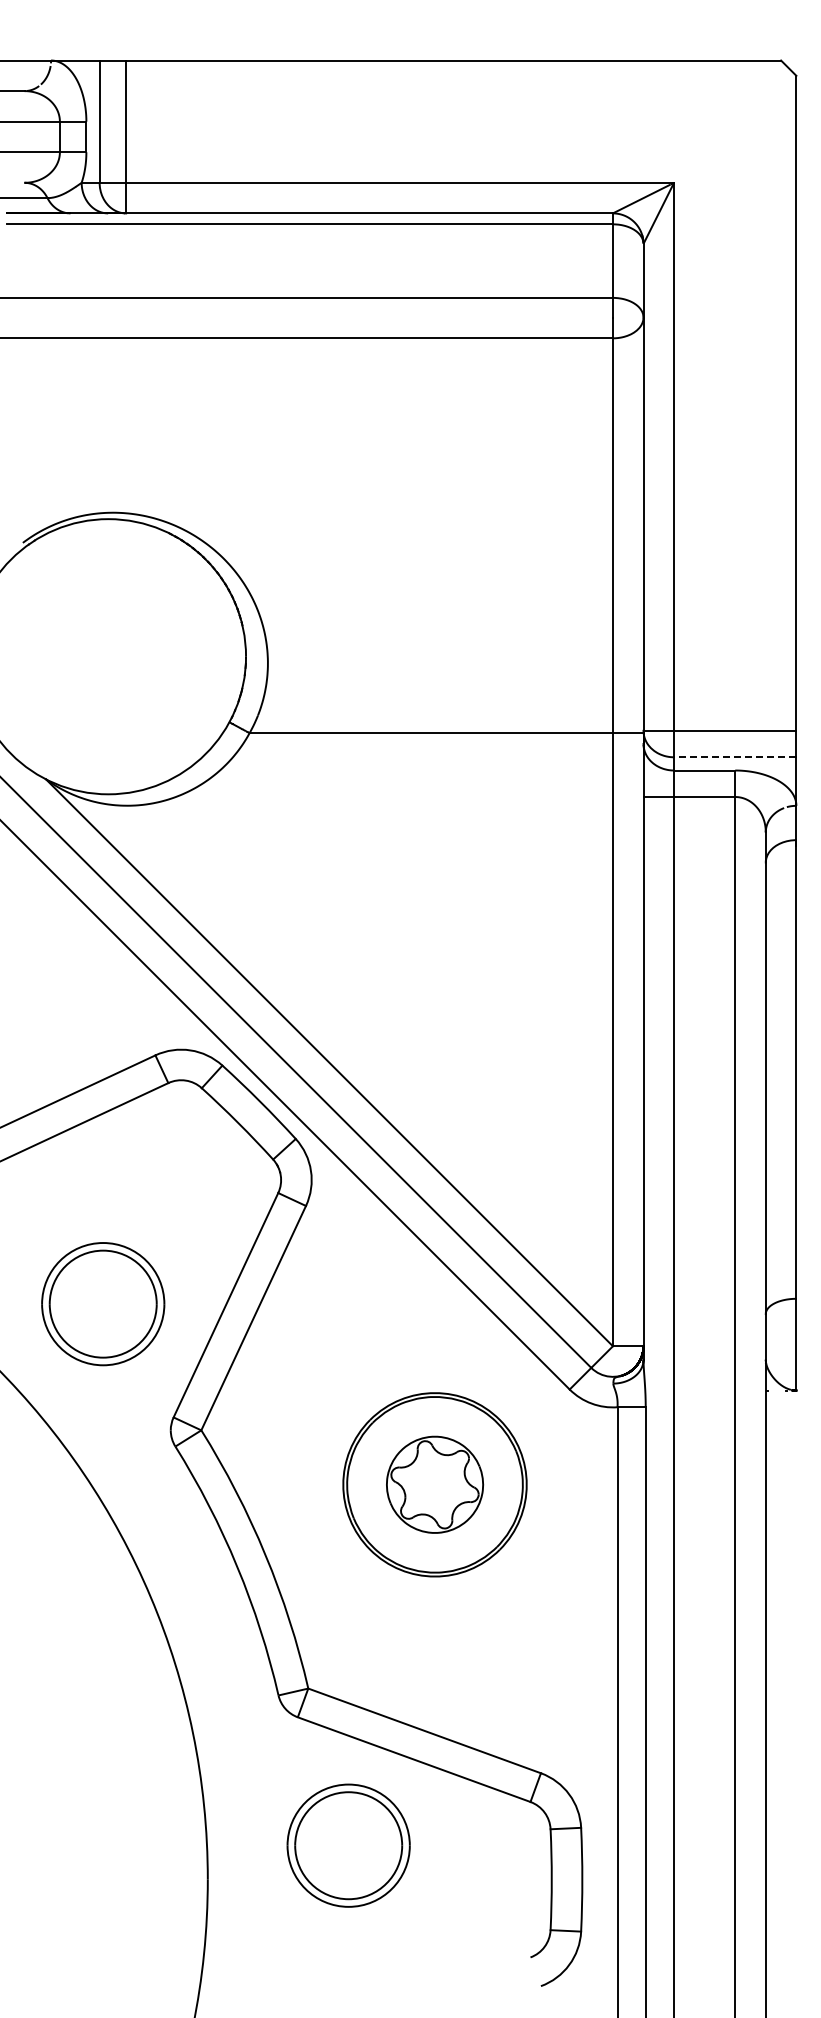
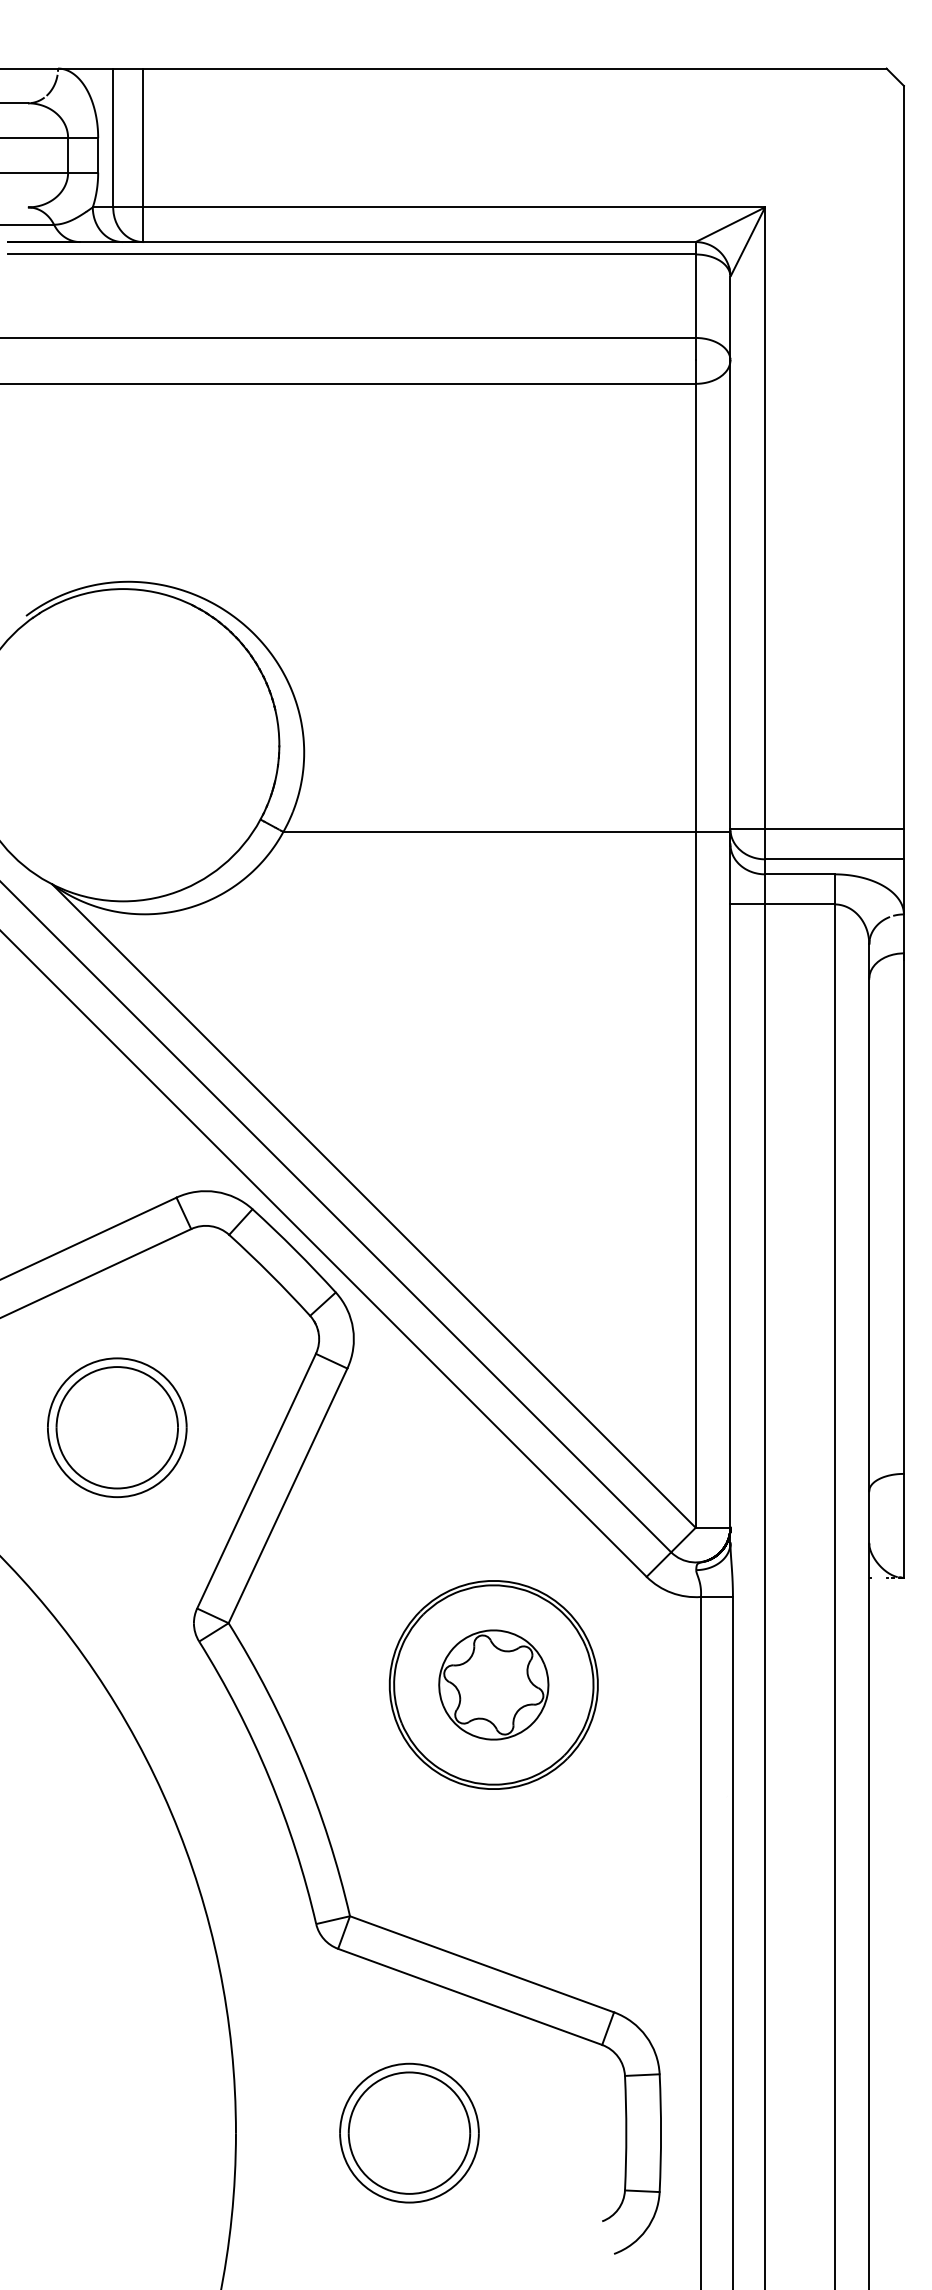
line: (734, 757) -> (833, 859), dashed -> solid
part: (103, 1304) -> (117, 1428), moved
part: (348, 1845) -> (409, 2132), moved

